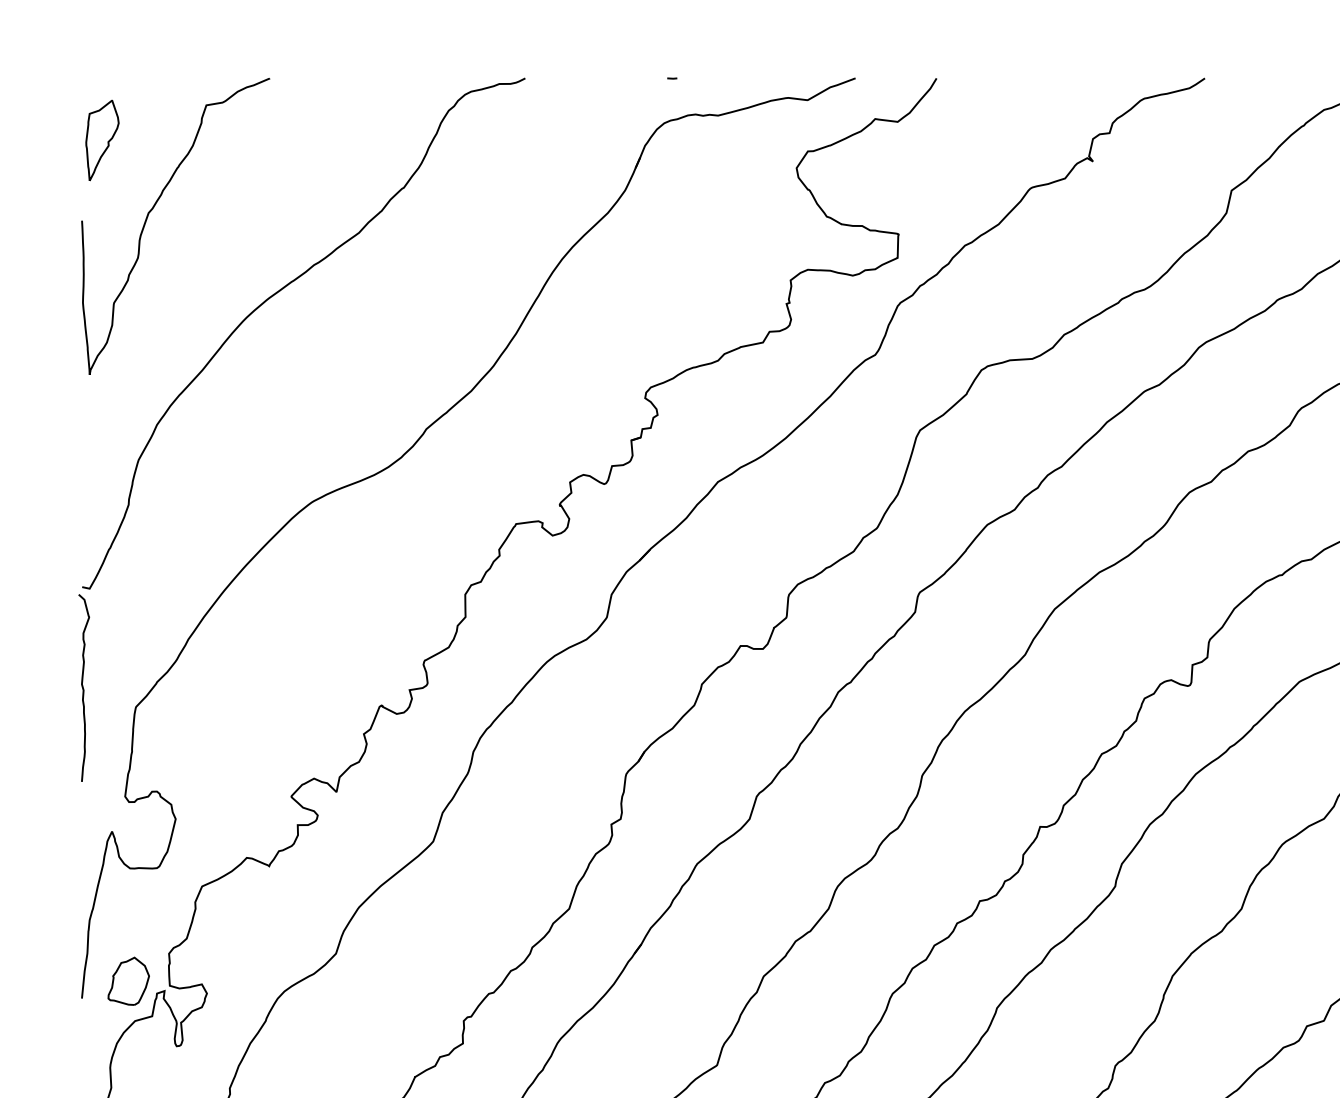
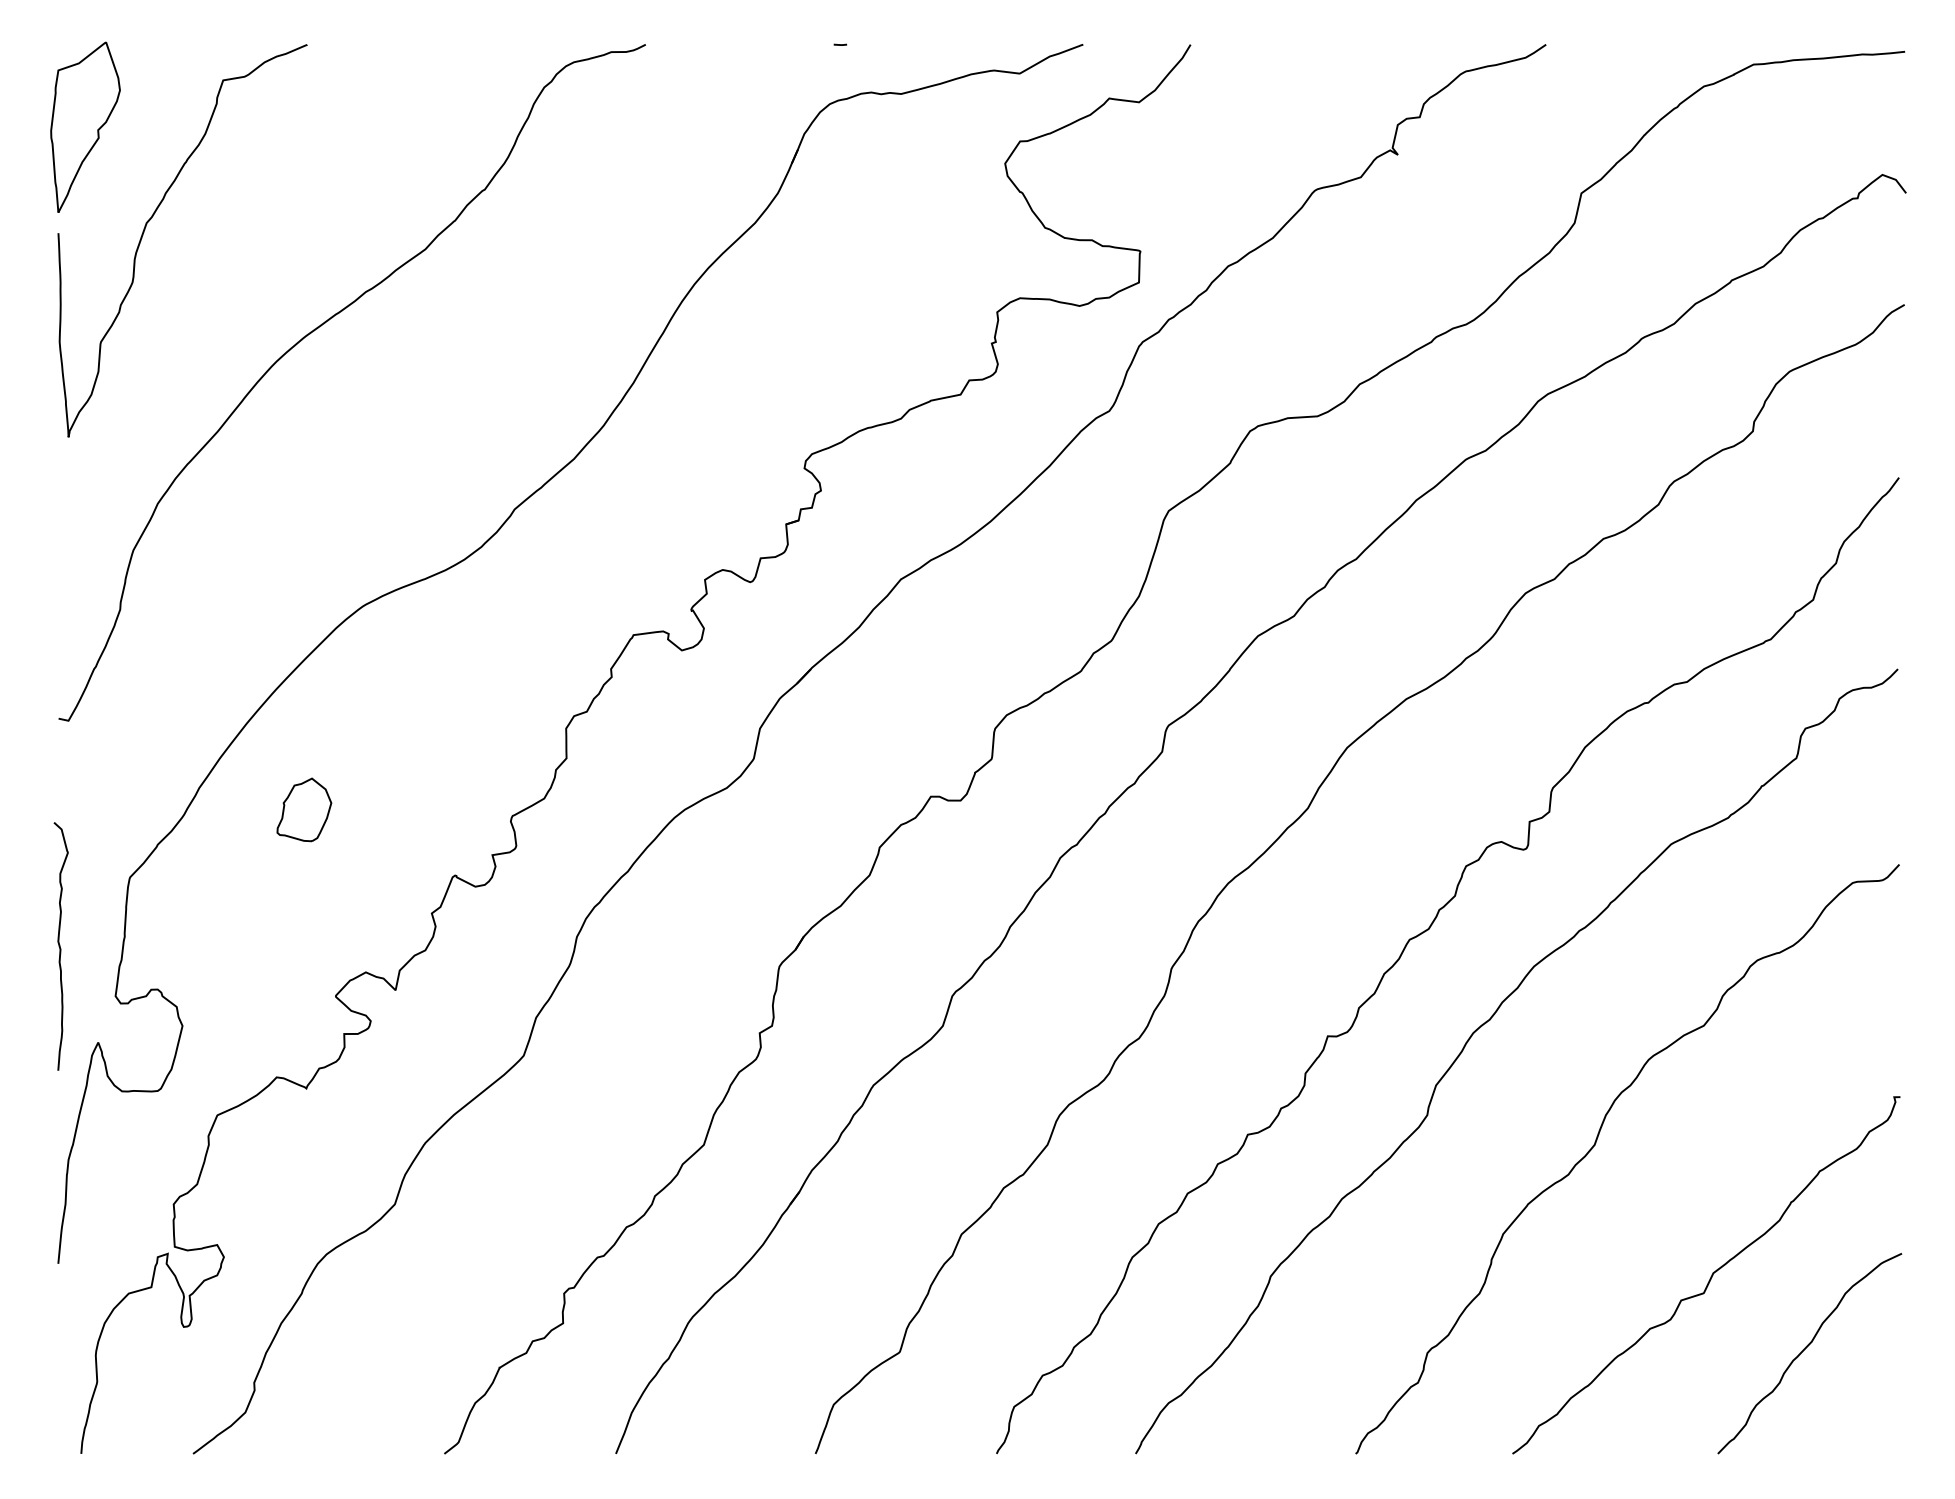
part: (102, 140) -> (85, 126), size x1.6
curve: (83, 688) -> (60, 946), moved
part: (128, 980) -> (304, 809), moved

